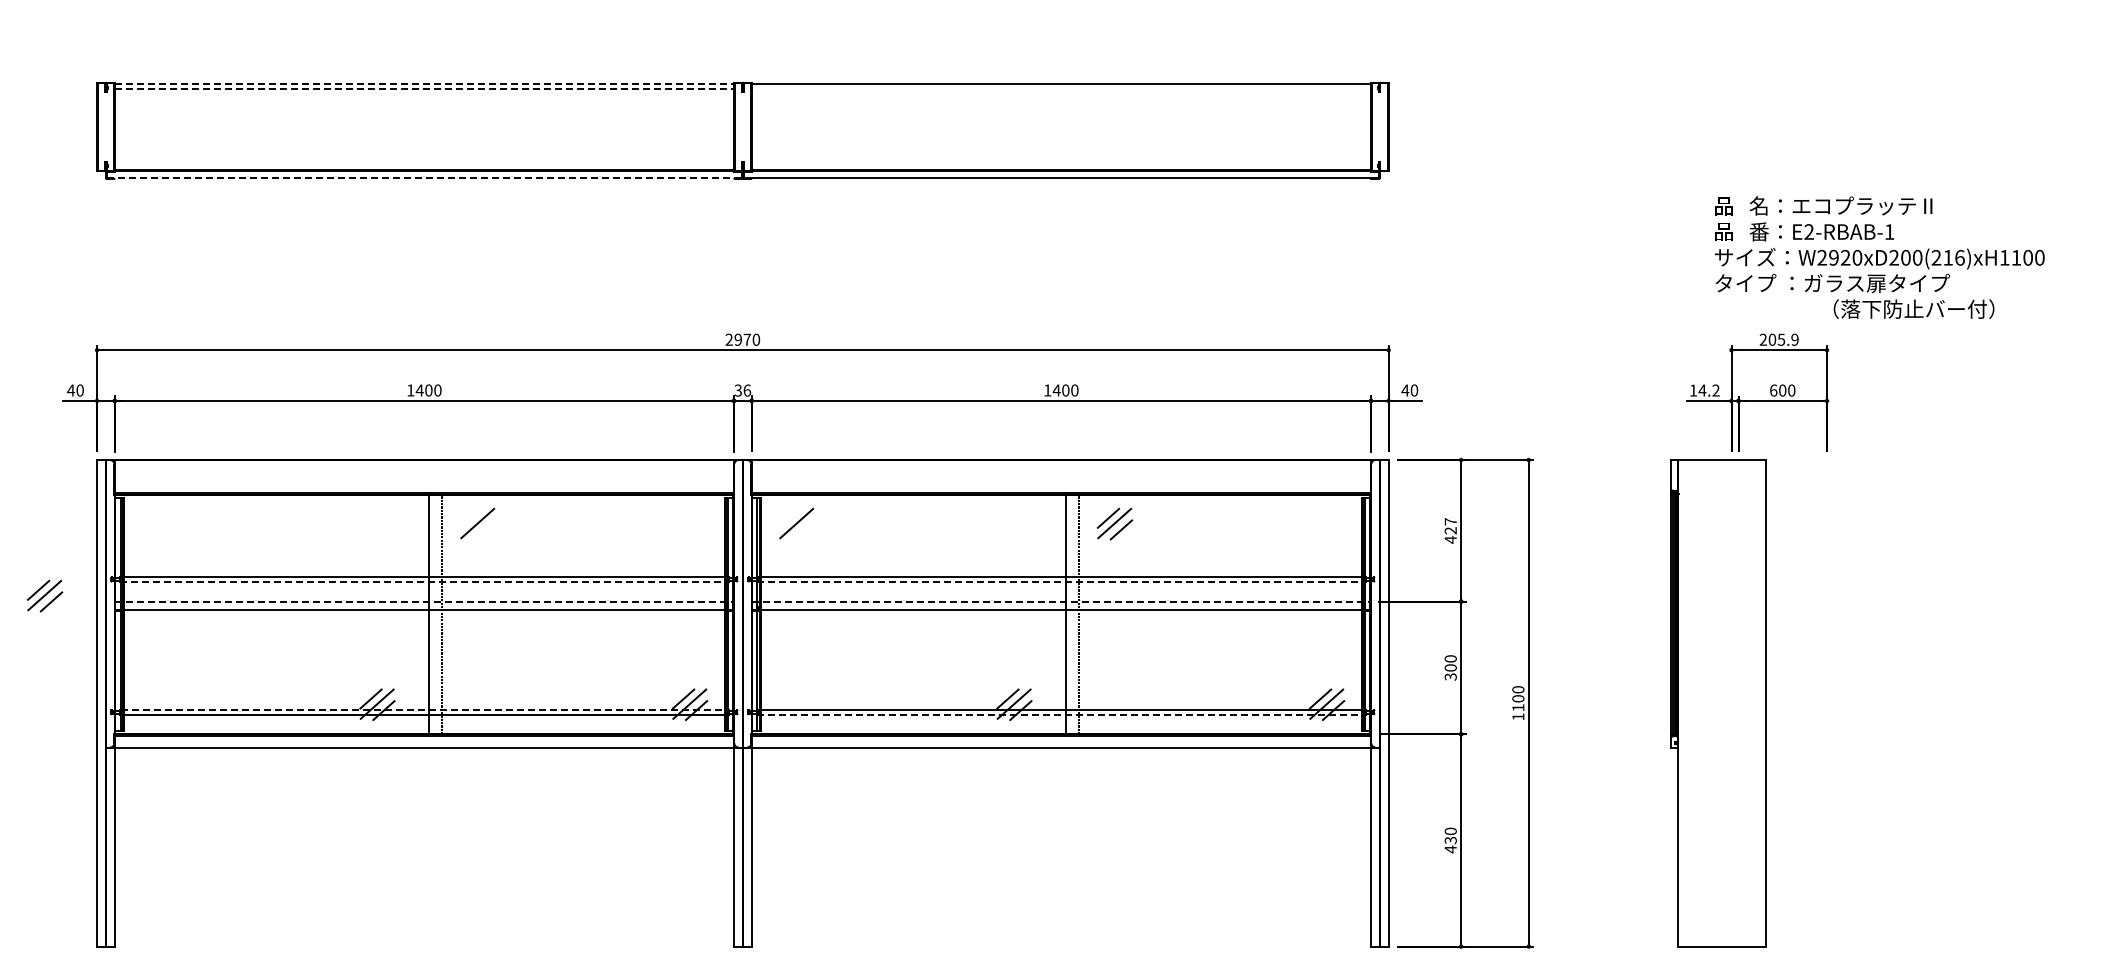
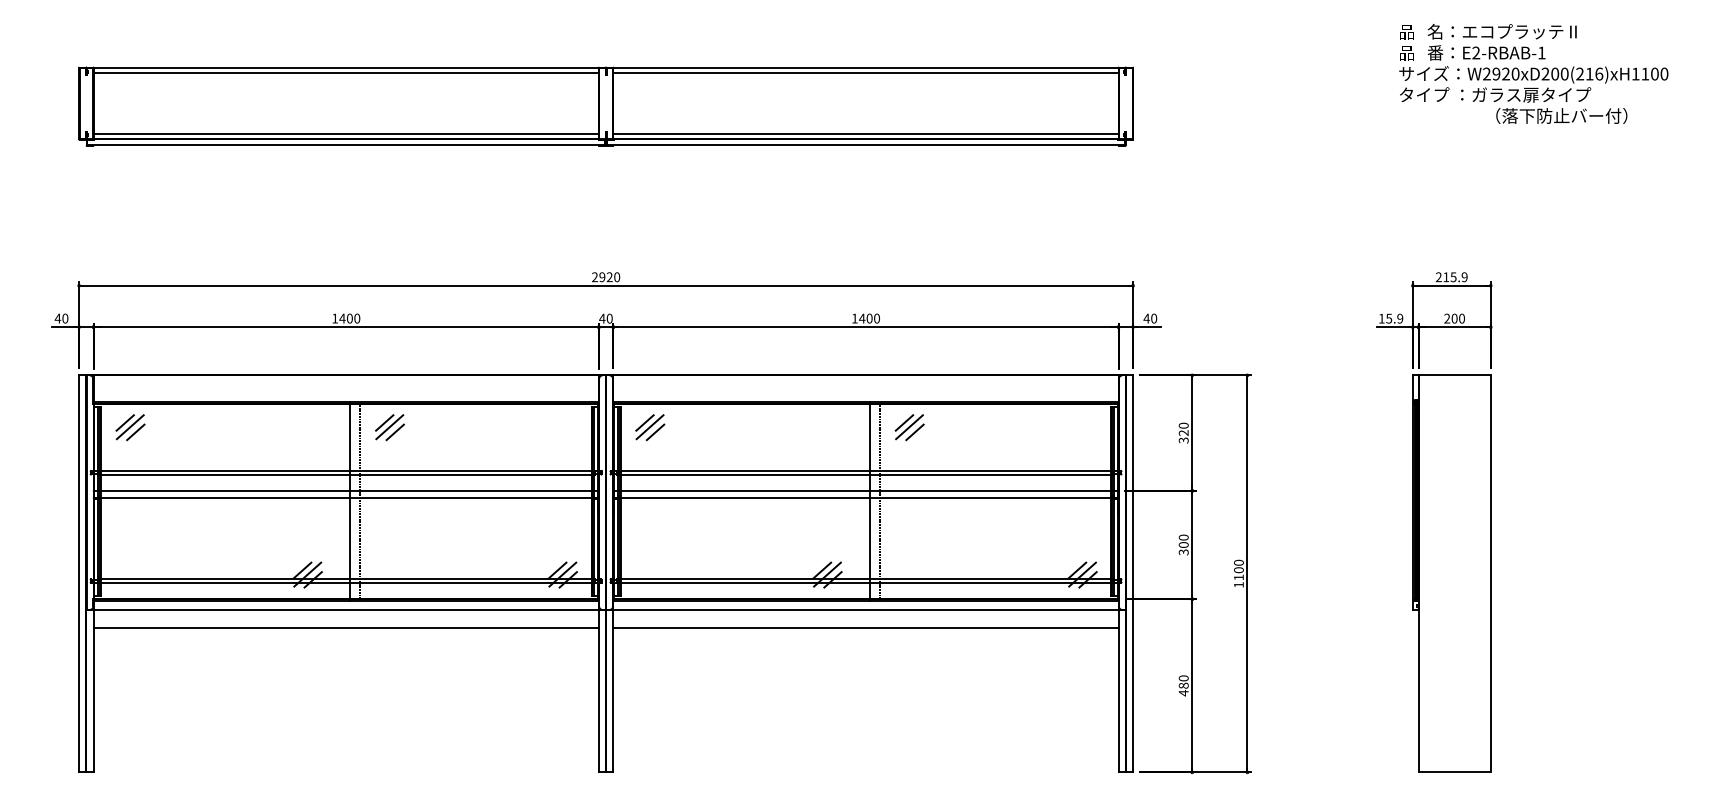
line: (424, 83) -> (346, 68), dashed -> solid
line: (424, 89) -> (346, 73), dashed -> solid
line: (1060, 89) -> (865, 73), added
line: (424, 164) -> (346, 134), added
line: (1060, 164) -> (865, 134), added
line: (424, 178) -> (346, 145), dashed -> solid
text: (1879, 257) -> (1533, 73), moved
text: (747, 339) -> (609, 277), 2970 -> 2920
text: (1772, 339) -> (1446, 277), 205.9 -> 215.9
text: (742, 390) -> (605, 318), 36 -> 40
text: (1708, 390) -> (1394, 318), 14.2 -> 15.9
text: (1773, 390) -> (1447, 318), 600 -> 200
line: (471, 517) -> (384, 422), added
line: (790, 517) -> (644, 422), added
line: (484, 529) -> (395, 432), added
line: (803, 529) -> (655, 432), added
text: (1450, 530) -> (1183, 432), 427 -> 320
line: (423, 582) -> (345, 475), dashed -> solid
line: (1060, 582) -> (865, 475), dashed -> solid
part: (44, 595) -> (130, 427), moved
line: (424, 601) -> (346, 490), dashed -> solid
line: (1061, 601) -> (866, 490), dashed -> solid
part: (1718, 703) -> (1452, 574), moved
line: (424, 709) -> (346, 578), dashed -> solid
line: (1060, 714) -> (865, 583), dashed -> solid
line: (424, 769) -> (346, 627), added
line: (1060, 769) -> (865, 627), added
text: (1450, 840) -> (1183, 685), 430 -> 480

